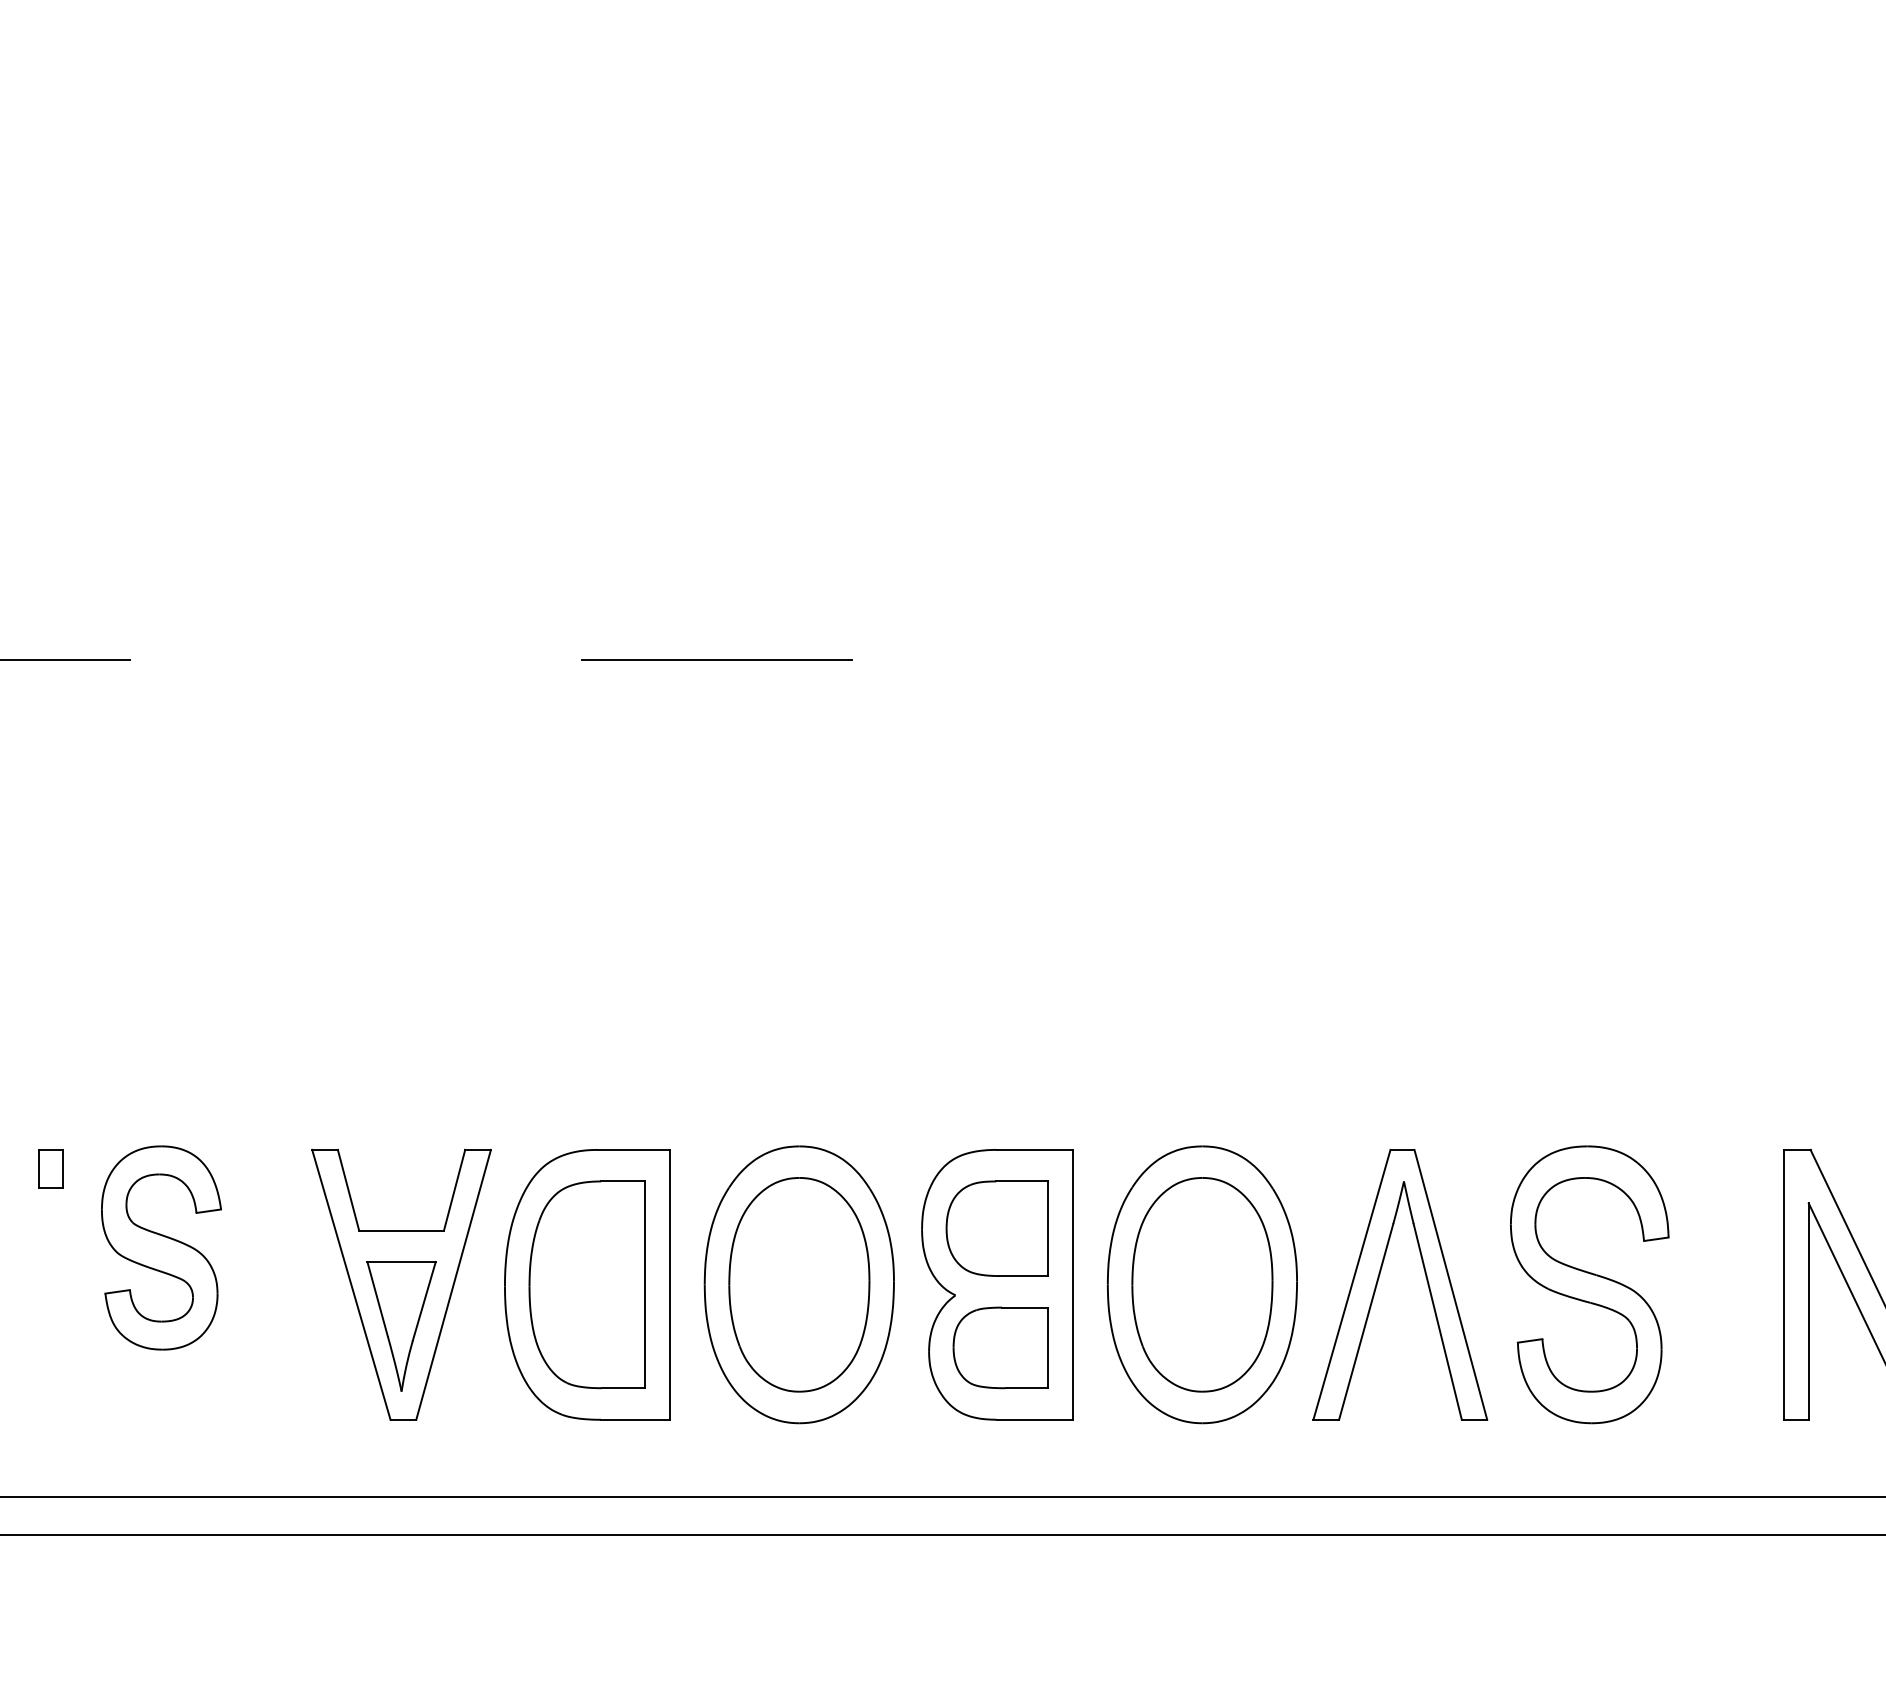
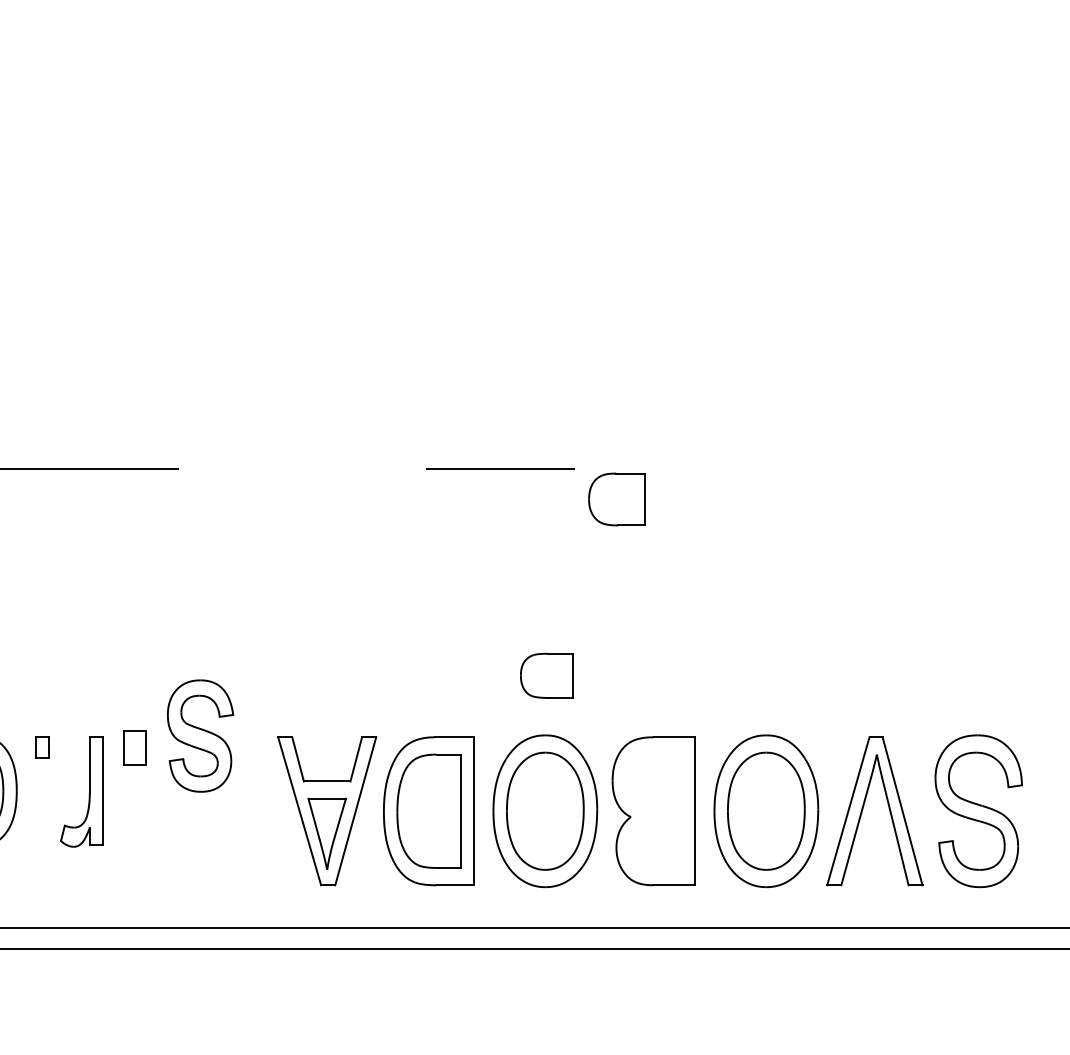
part: (50, 1168) -> (134, 747), size x1.6
part: (996, 1228) -> (616, 499), moved
part: (161, 1246) -> (200, 735), moved
part: (1000, 1347) -> (546, 675), moved

